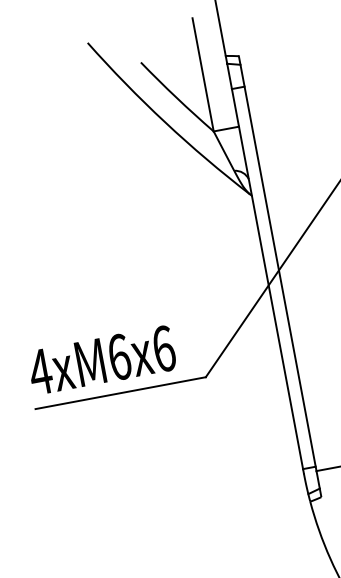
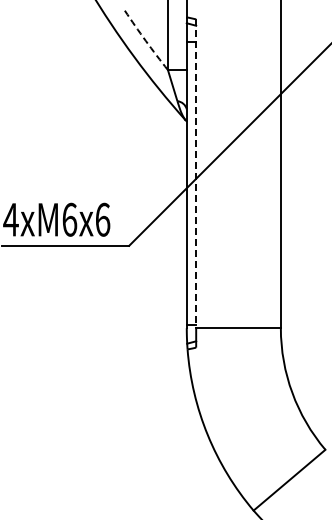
arc: (176, 97) -> (145, 40), solid -> dashed
line: (278, 264) -> (196, 174), solid -> dashed

